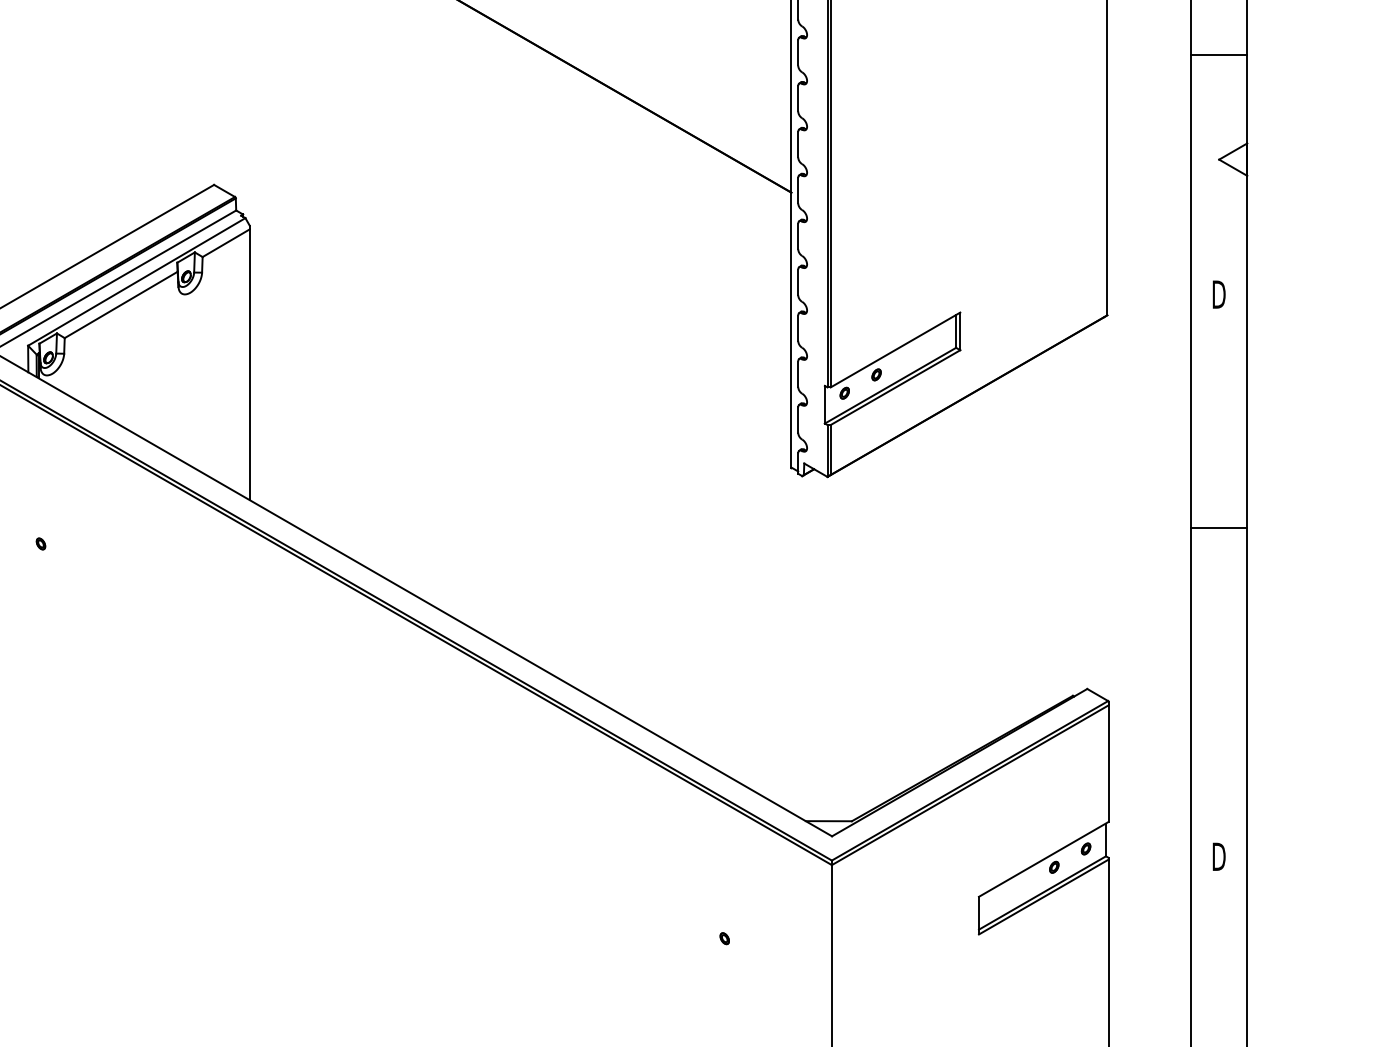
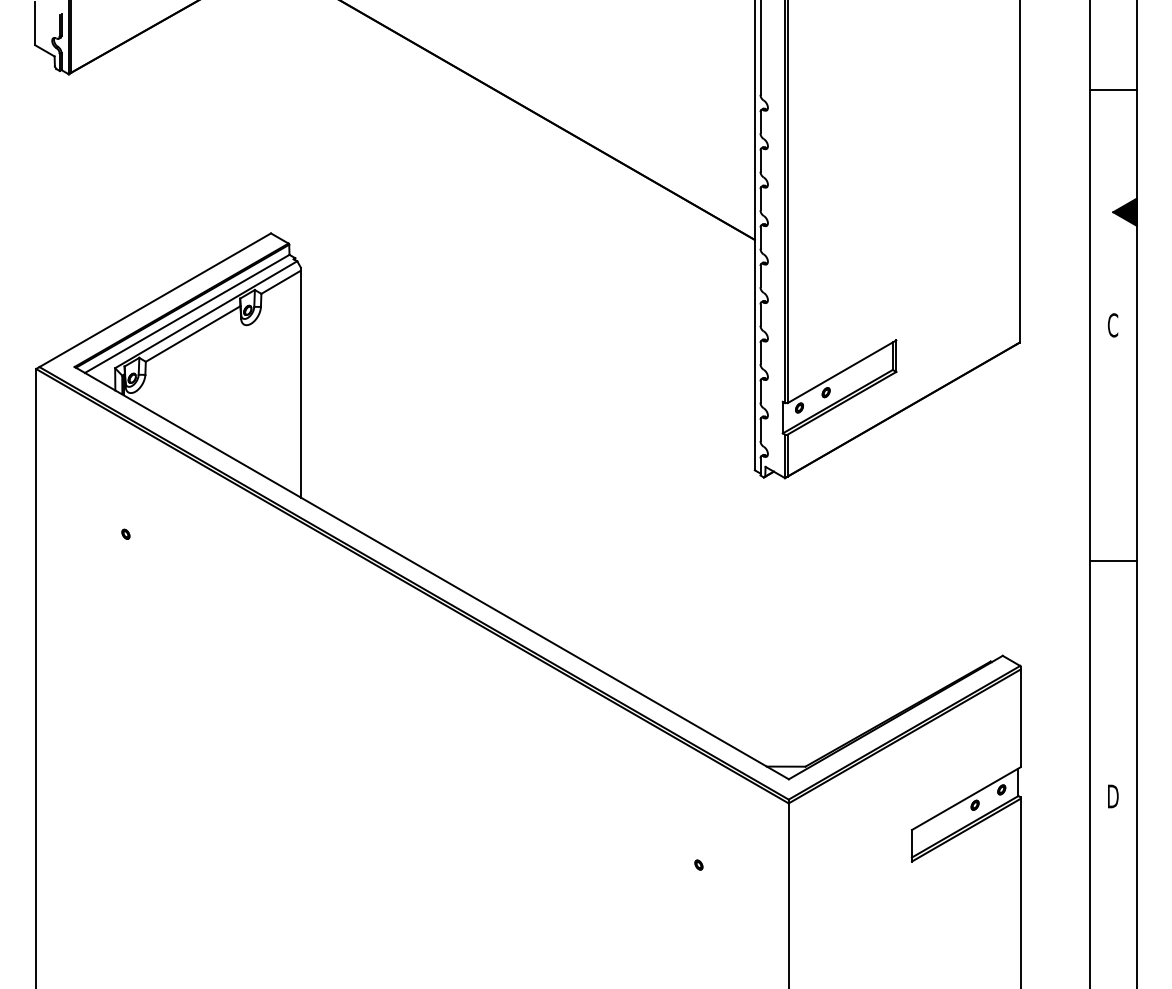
line: (1218, 54) -> (1112, 89), moved
fill: (1232, 158) -> (1124, 211), added
text: (1218, 294) -> (1112, 325), D -> C
line: (1218, 527) -> (1112, 560), moved

